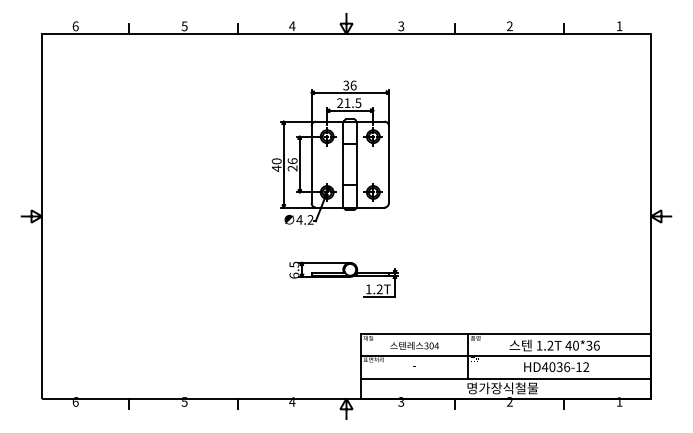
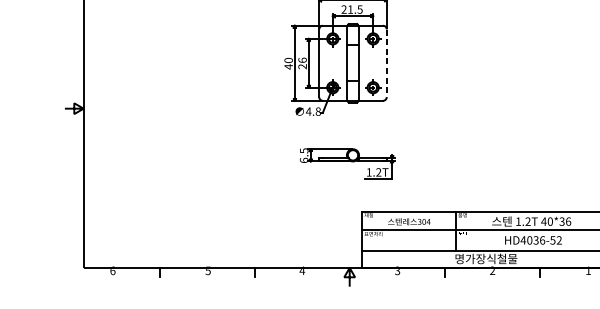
line: (388, 164) -> (386, 63), solid -> dashed
text: (310, 219) -> (318, 111), 4.2 -> 4.8
text: (578, 367) -> (552, 240), HD4036-12 -> HD4036-52

